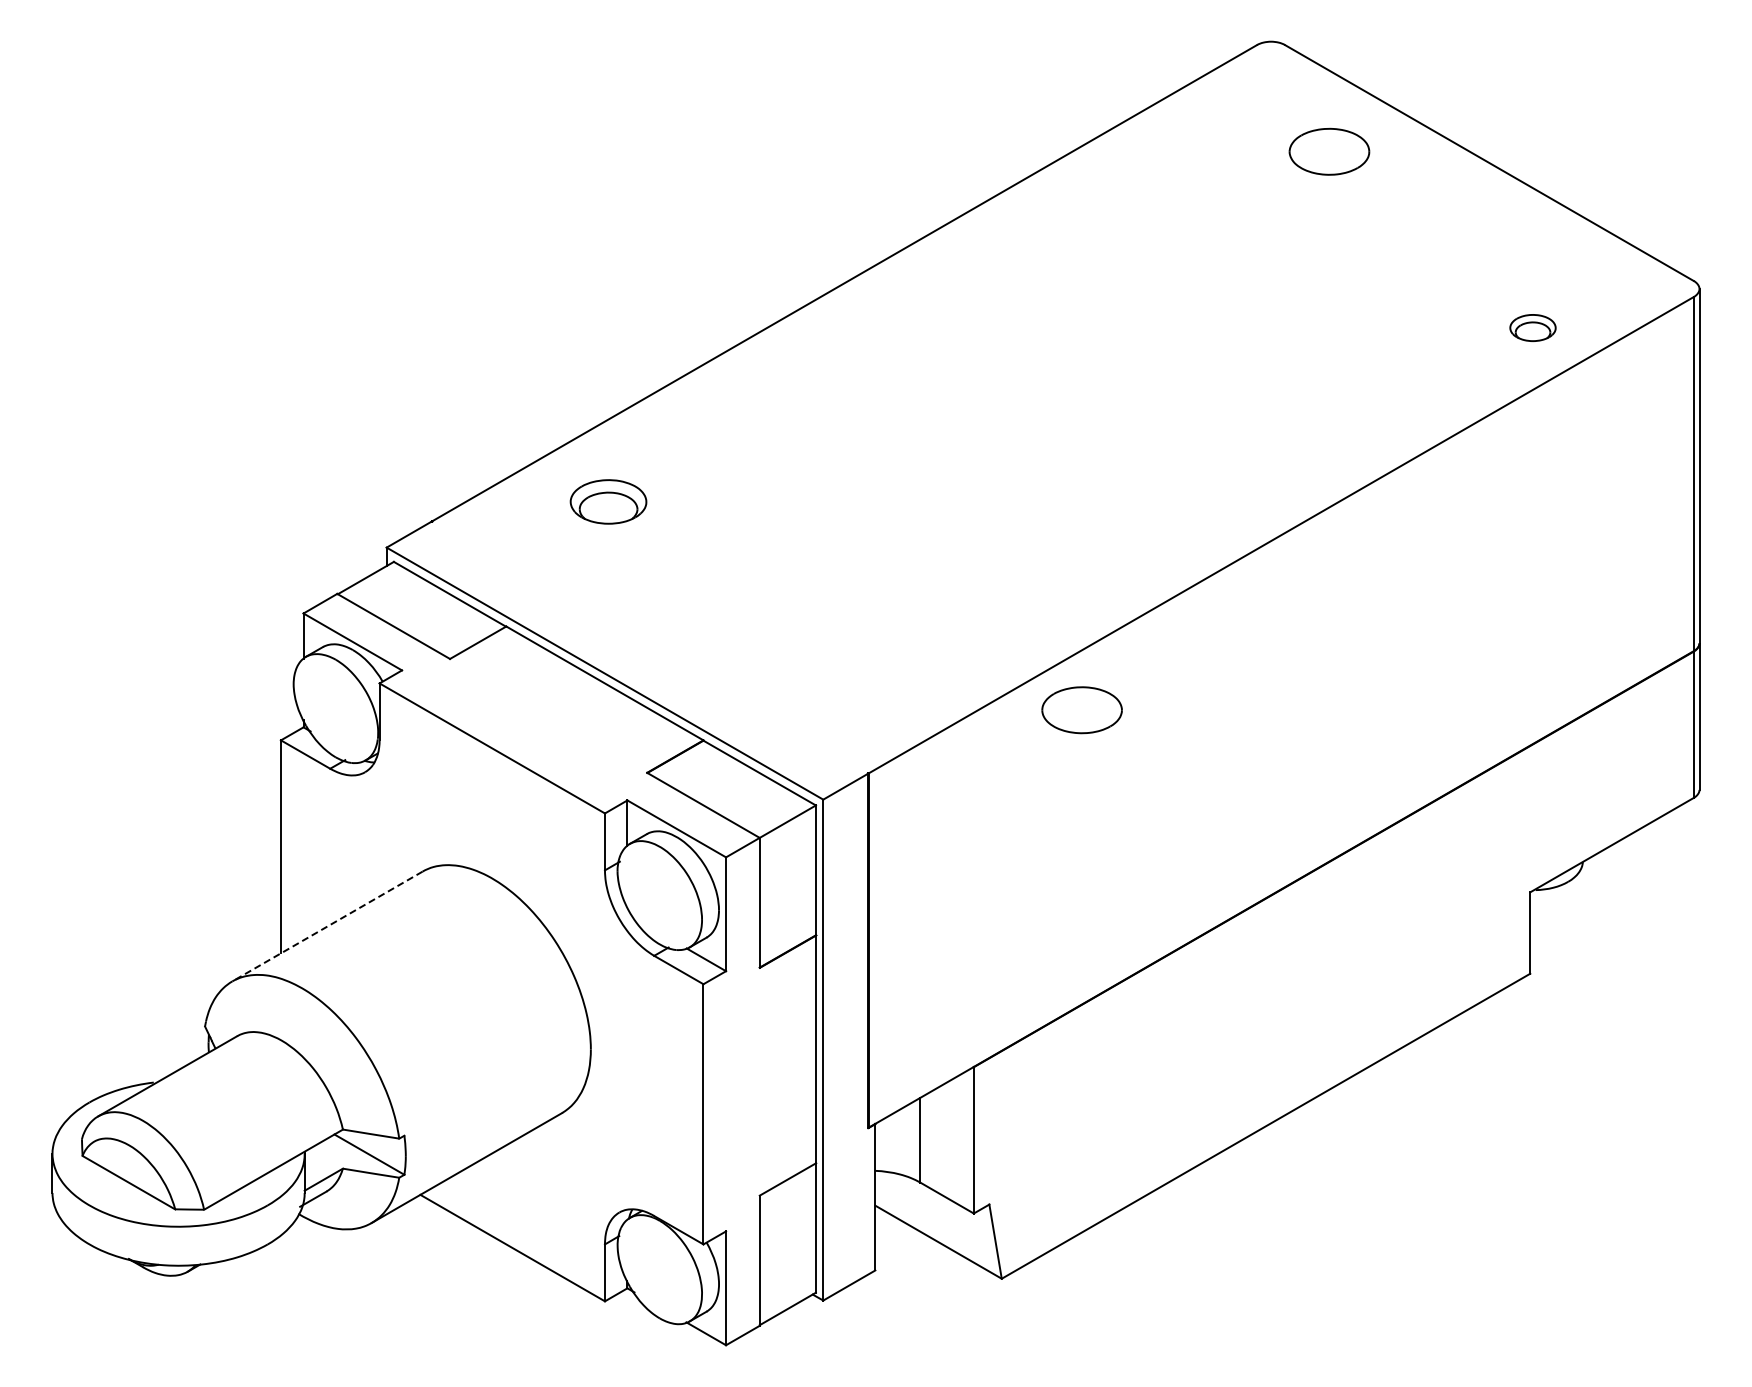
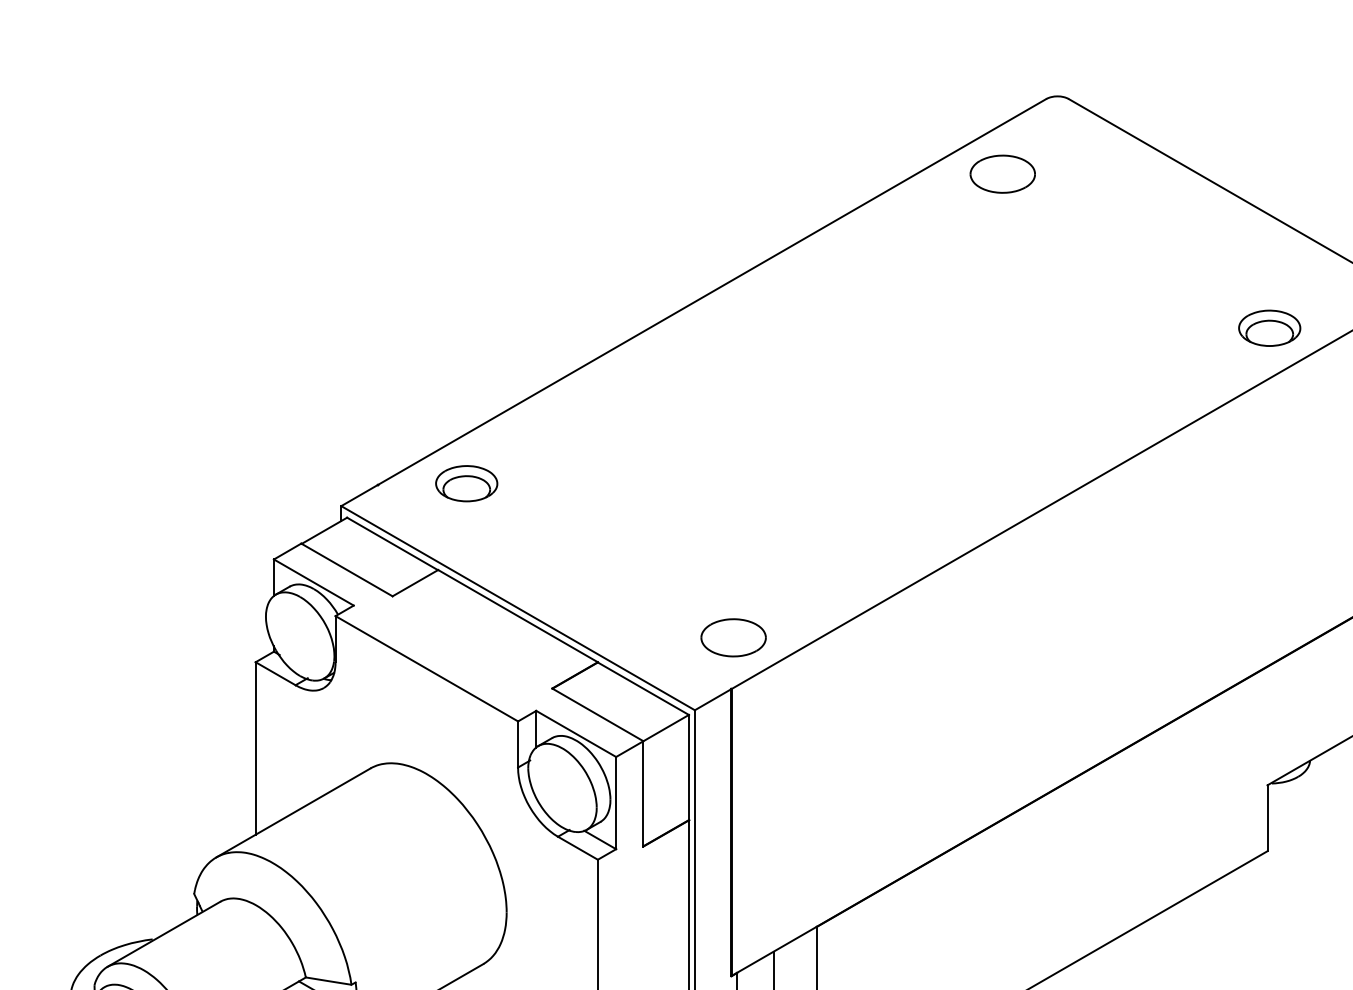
part: (1329, 151) -> (1002, 173), moved
part: (1532, 327) -> (1269, 327), size x1.67
part: (608, 501) -> (466, 483), moved
part: (1081, 710) -> (733, 638), moved
line: (327, 926) -> (293, 812), dashed -> solid

